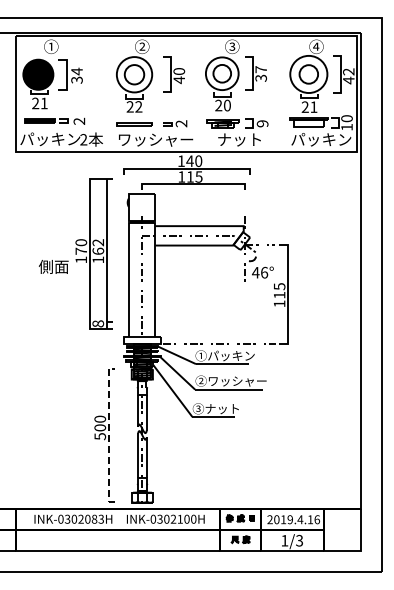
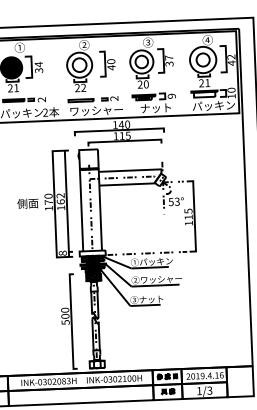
part: (93, 253) -> (57, 203), moved
text: (260, 272) -> (174, 201), 46° -> 53°
line: (108, 435) -> (71, 321), dashed -> solid

